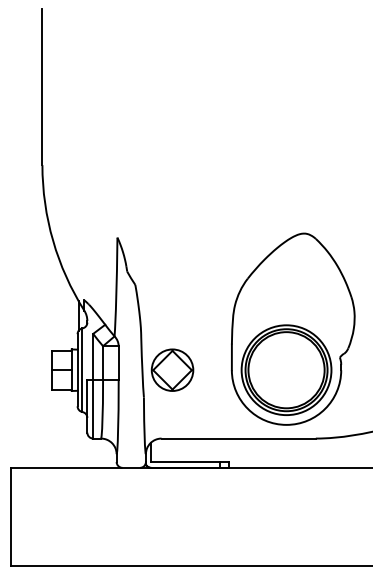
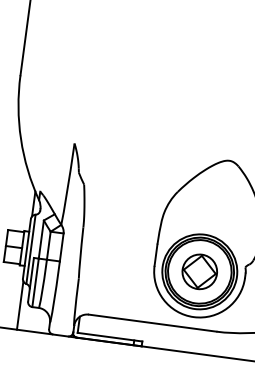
part: (172, 369) -> (199, 271), moved
line: (78, 438) -> (20, 305), added

